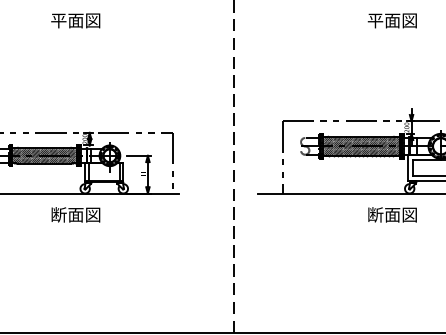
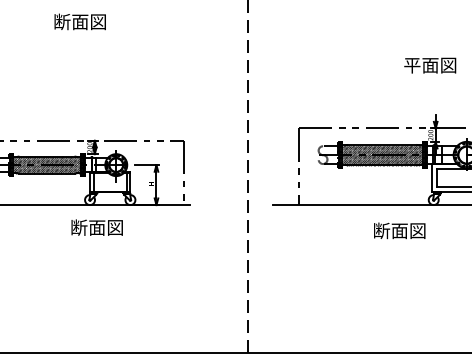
text: (58, 20) -> (61, 21), 平面図 -> 断面図
text: (391, 20) -> (429, 65), moved
text: (75, 214) -> (96, 227), moved
text: (392, 214) -> (399, 230), moved

